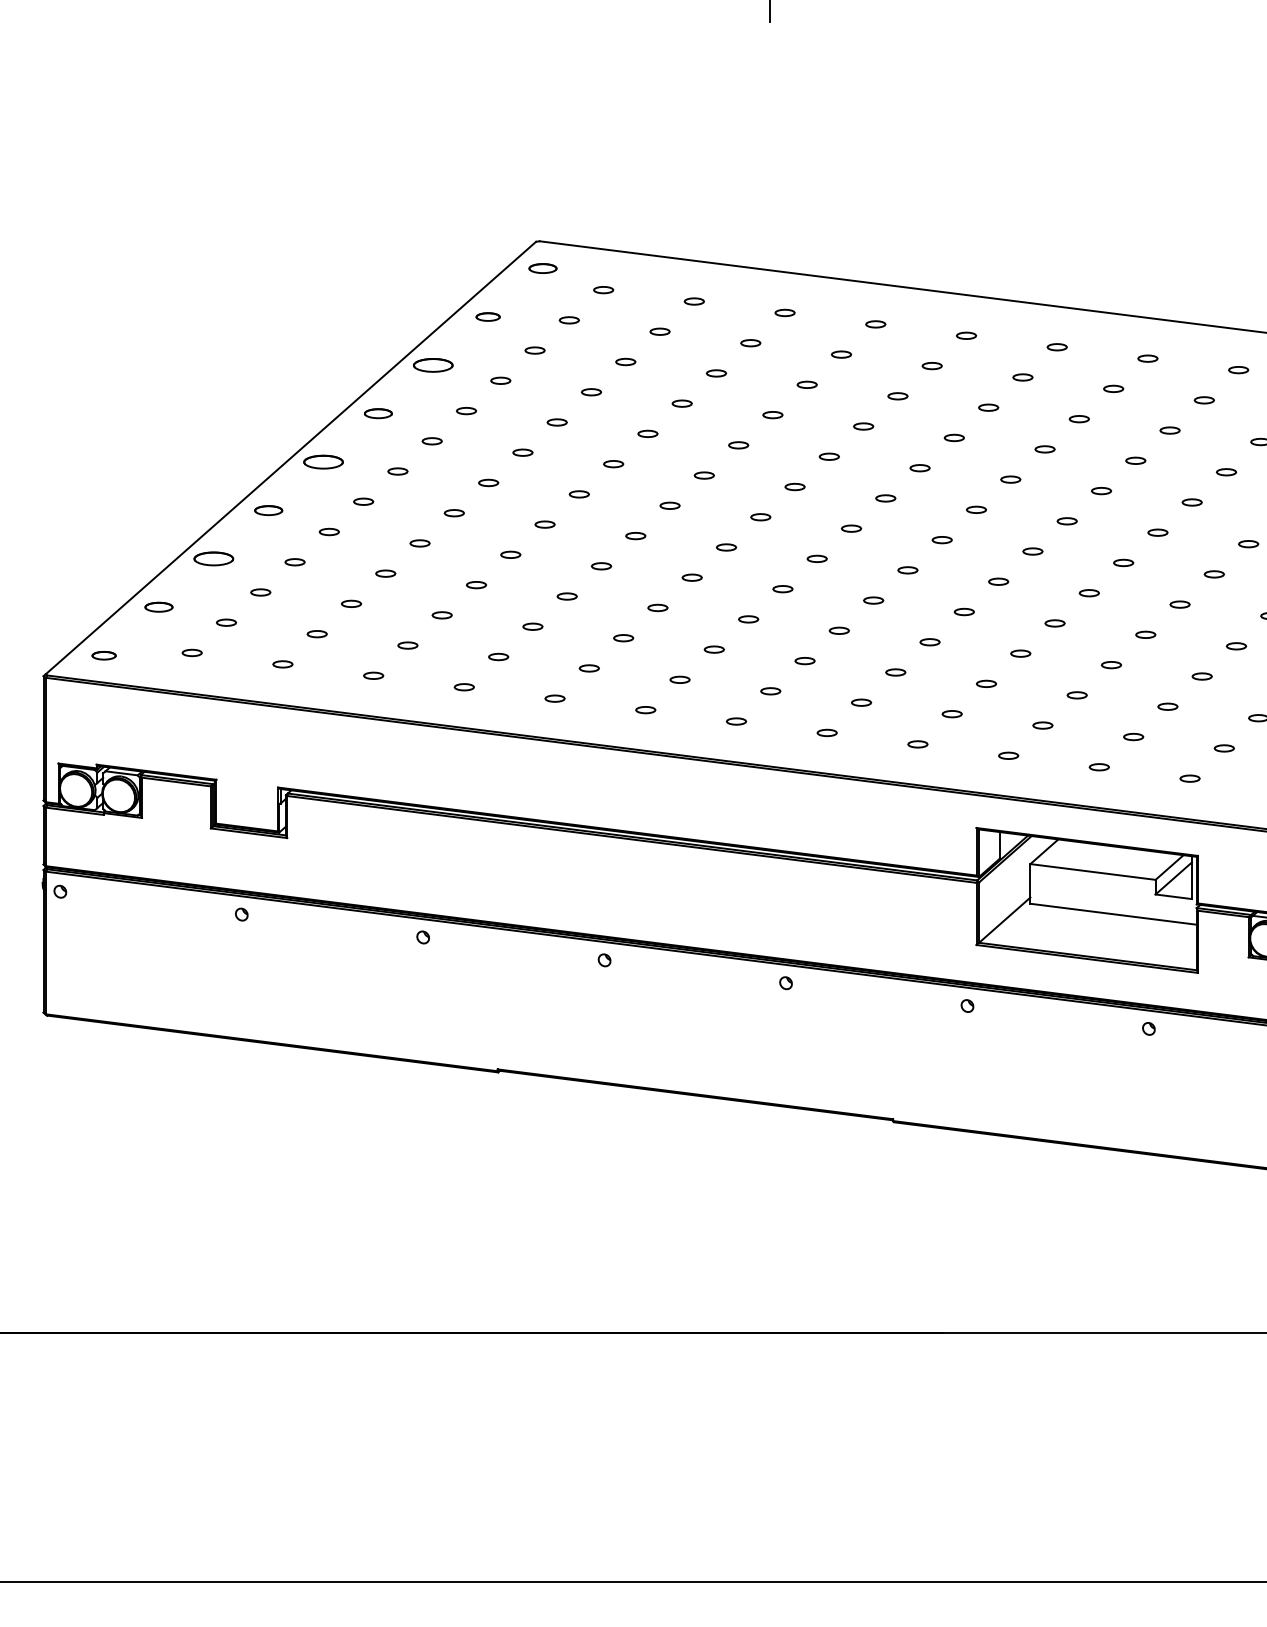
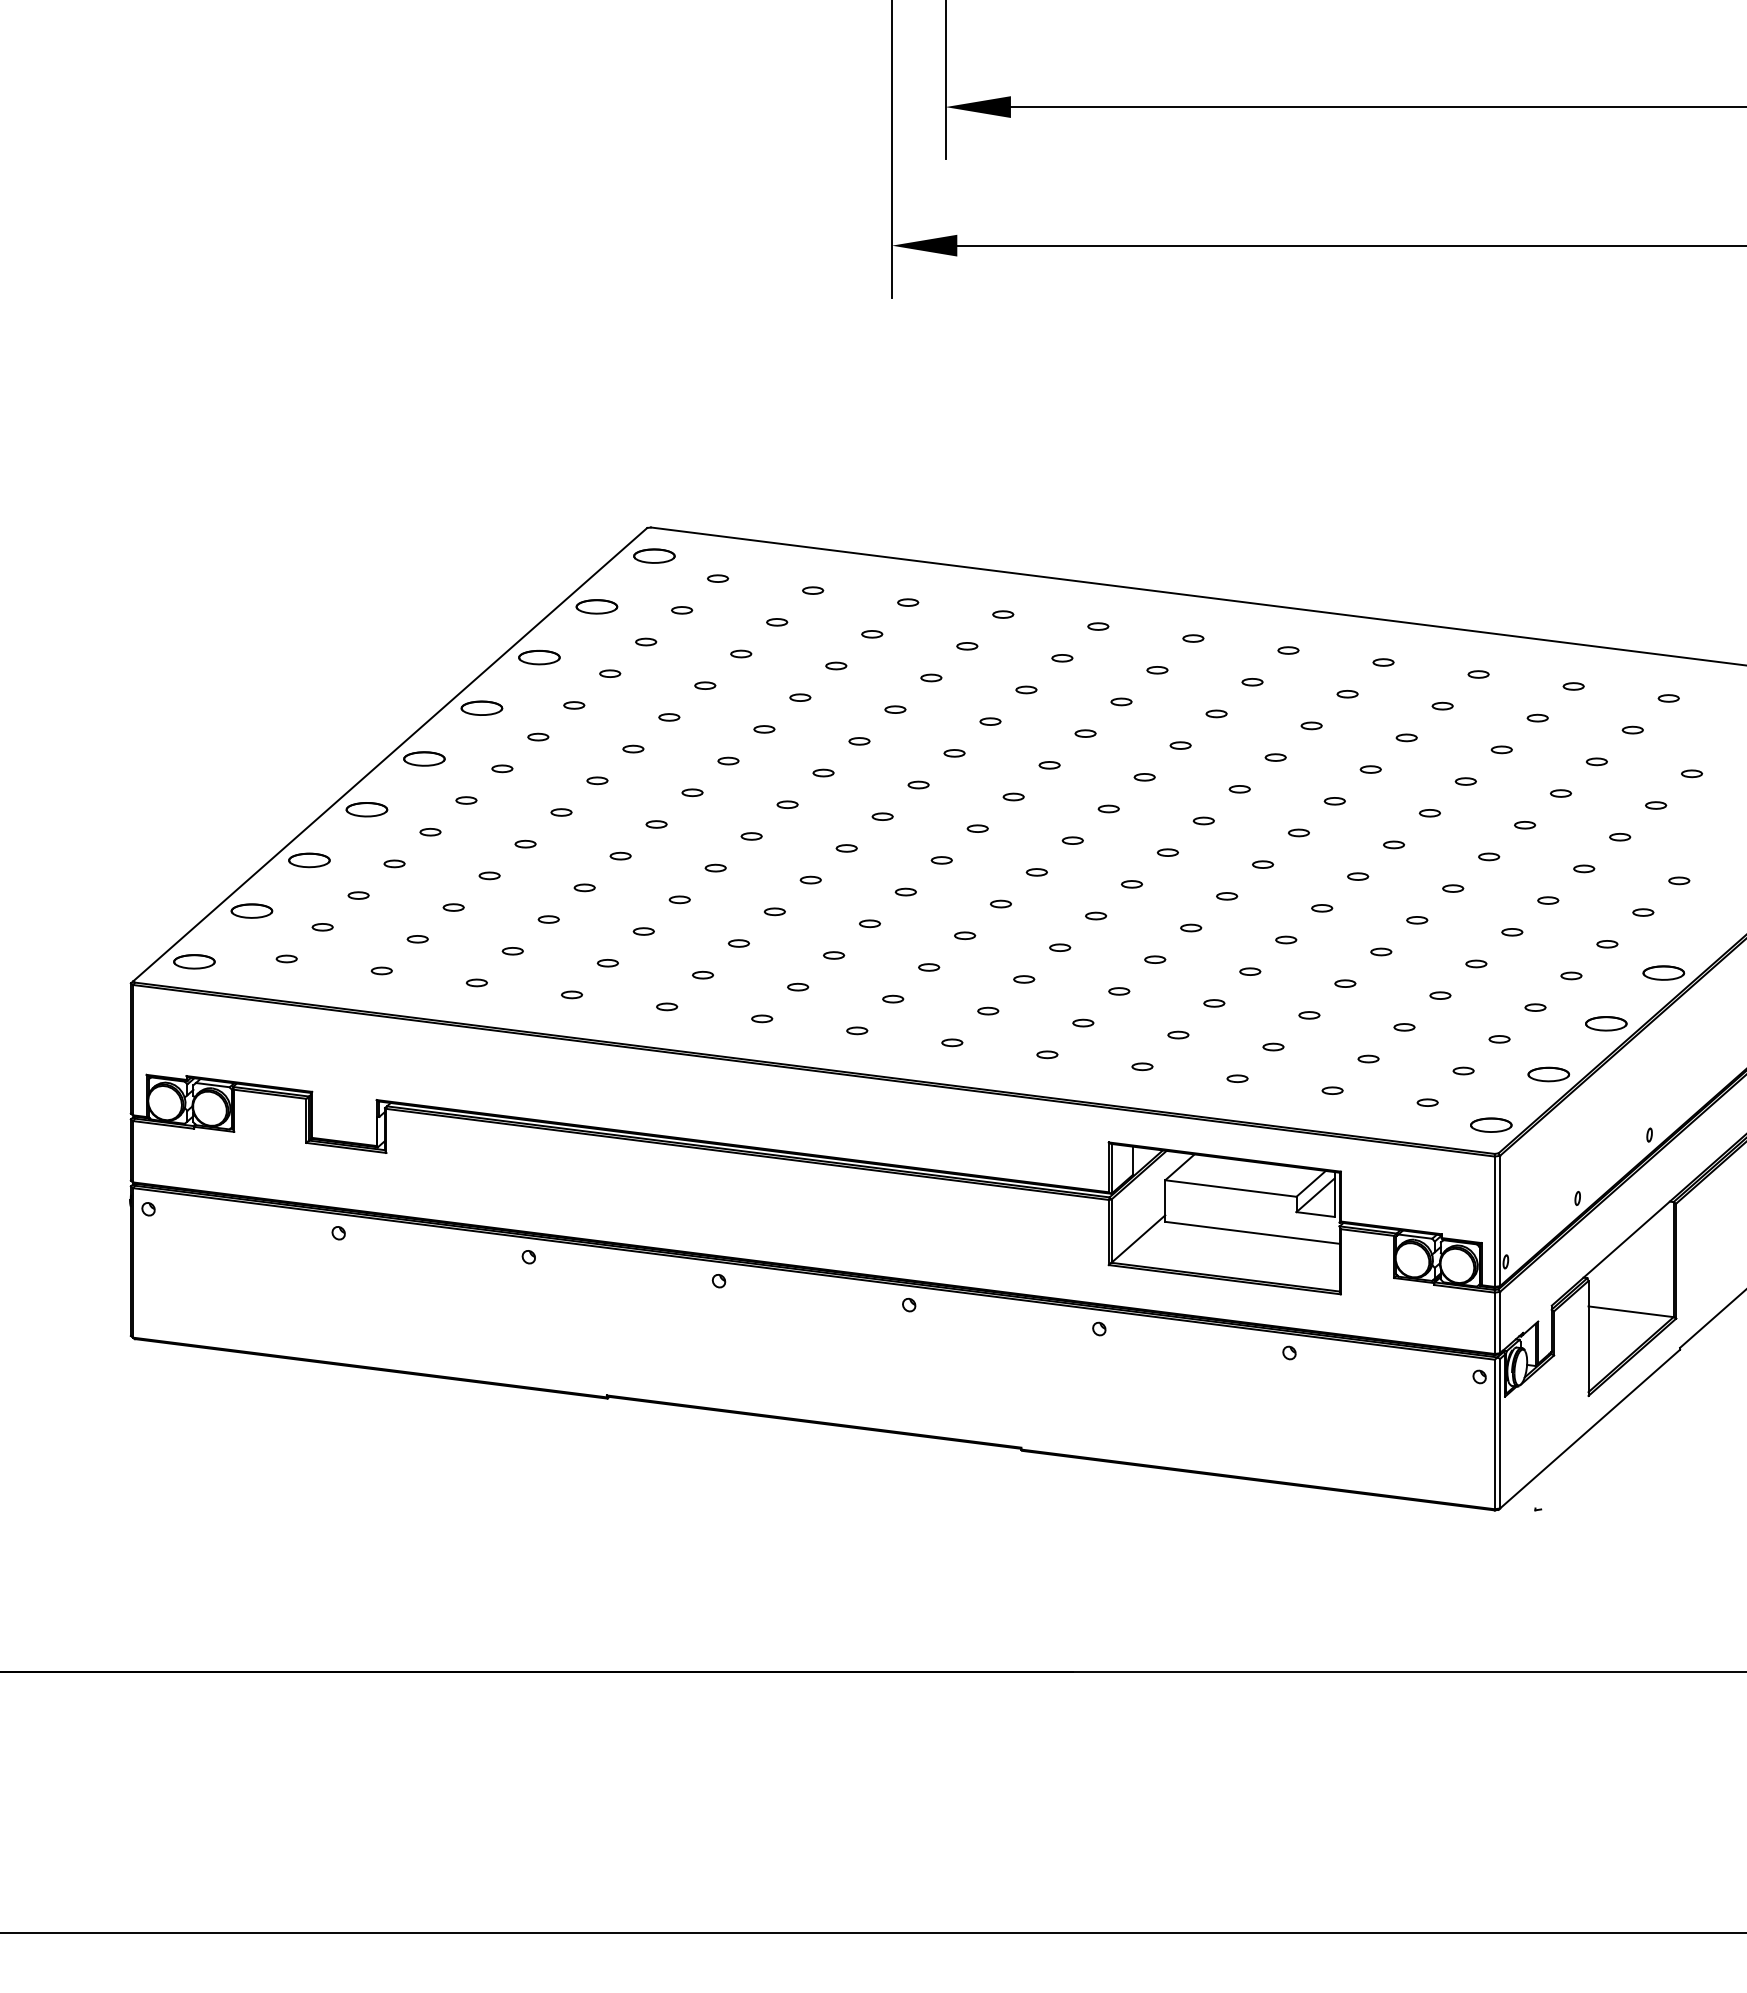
part: (543, 268) -> (654, 555), size x1.43
part: (487, 316) -> (596, 606), size x1.67
part: (378, 413) -> (481, 707), size x1.43
part: (268, 510) -> (366, 809), size x1.43
part: (158, 606) -> (251, 910), size x1.43
part: (104, 655) -> (194, 961), size x1.67

